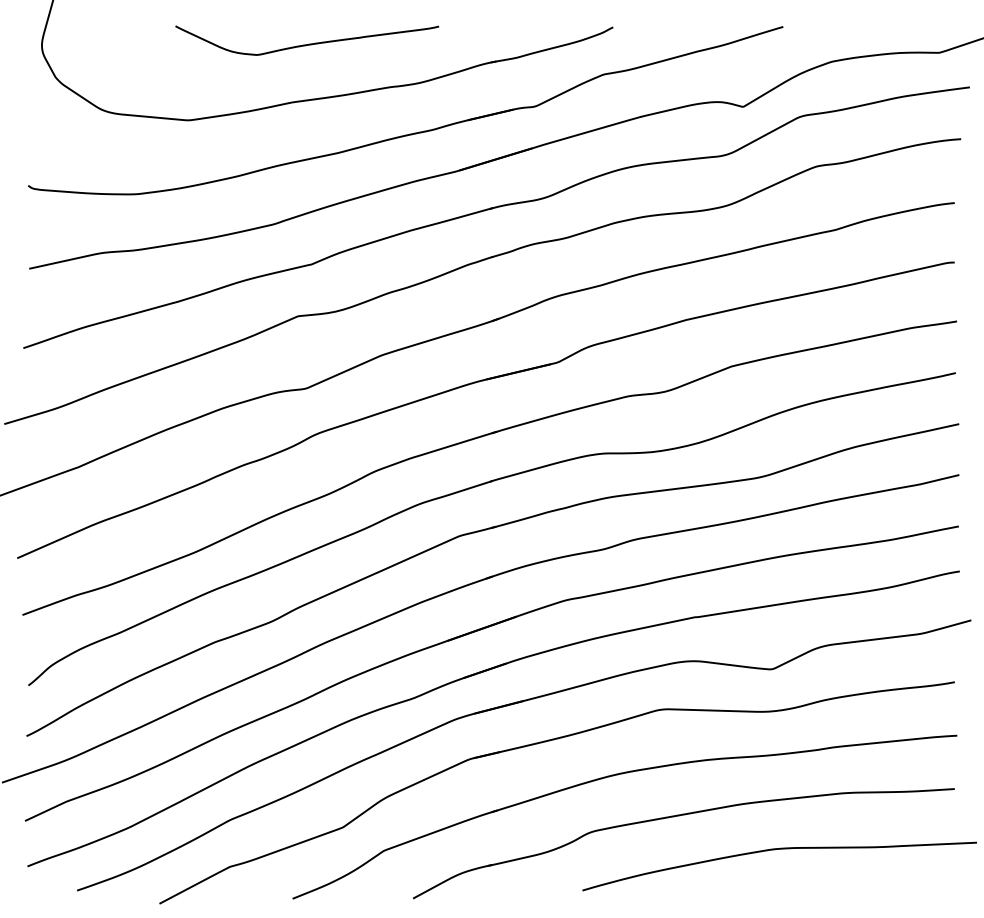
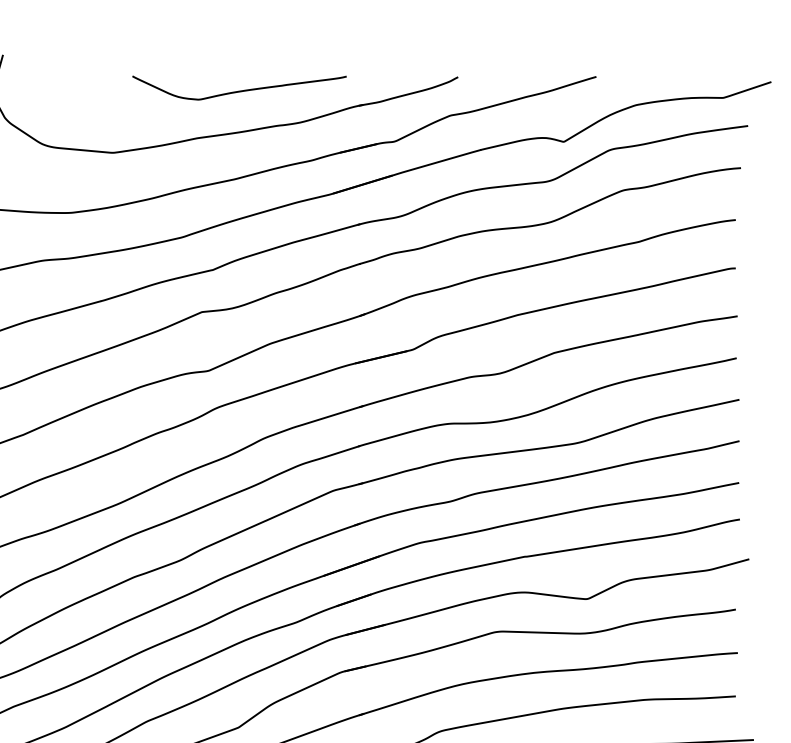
curve: (308, 43) -> (240, 90), moved

